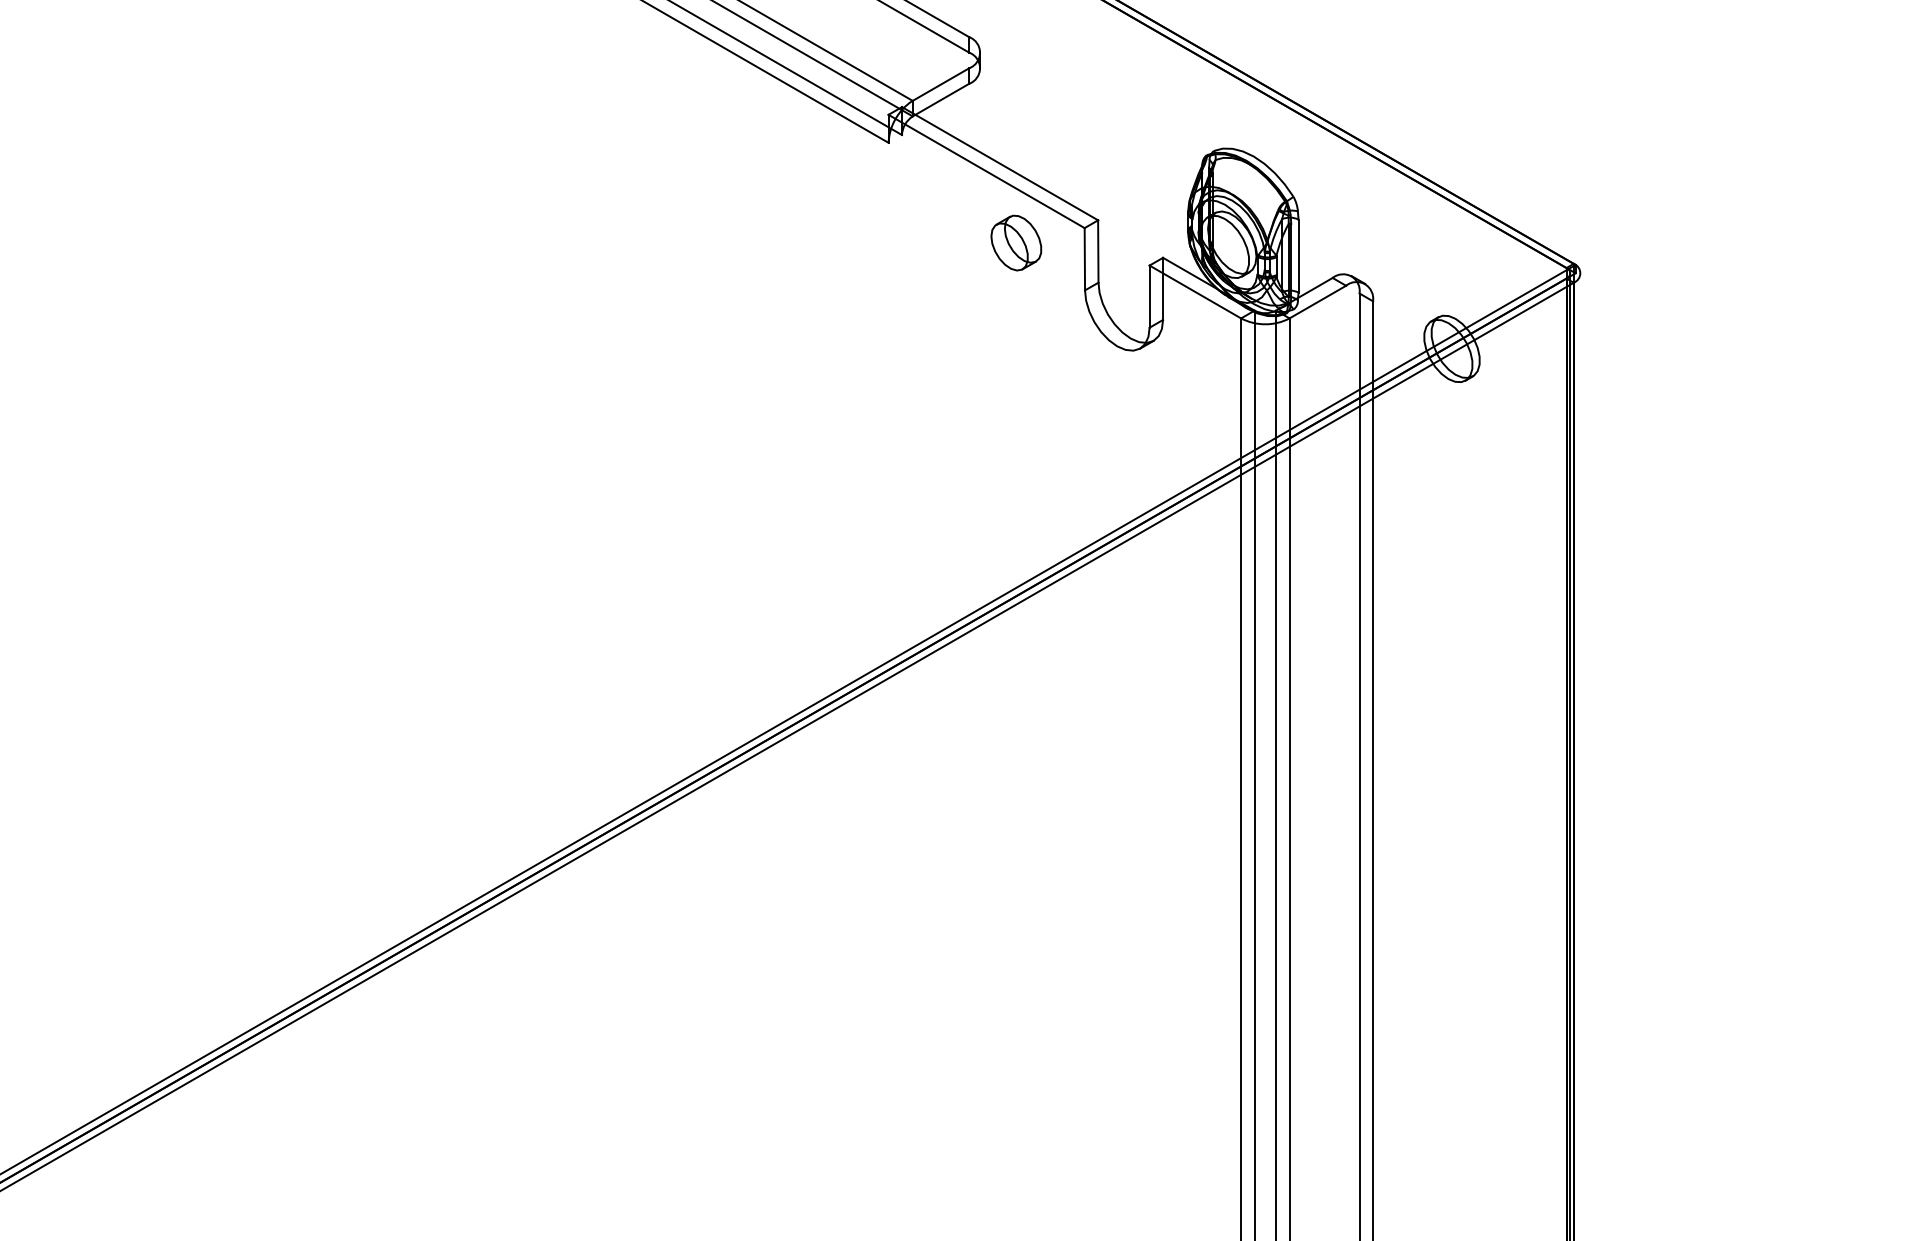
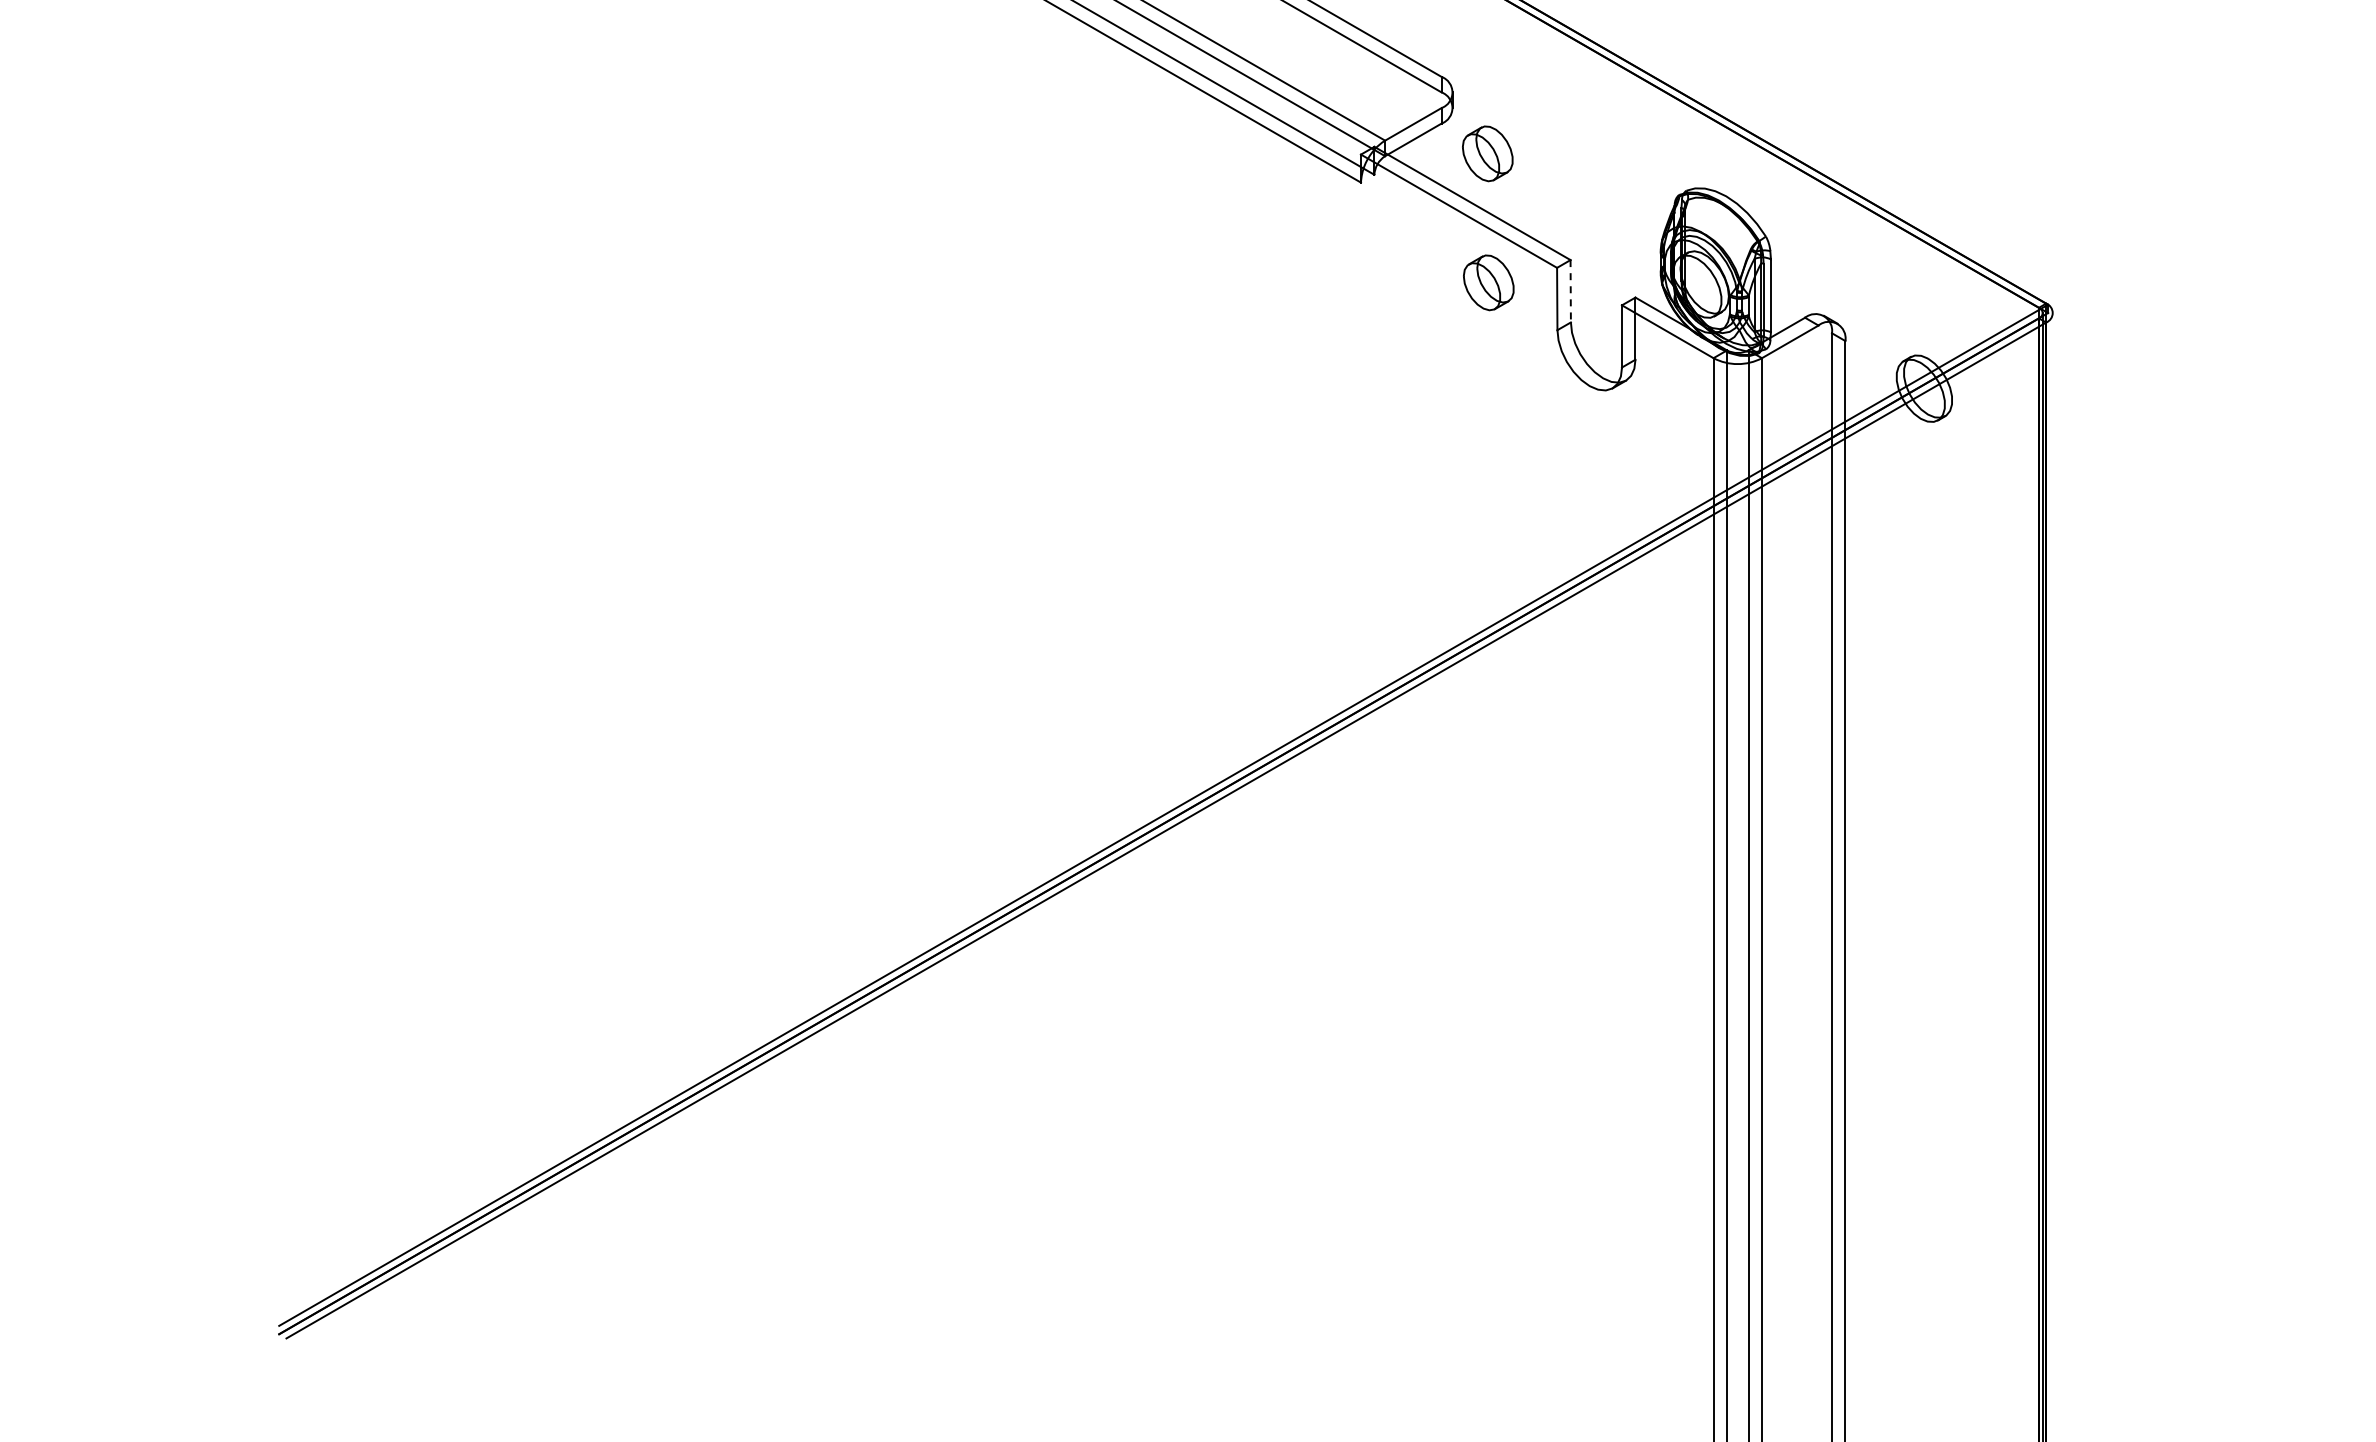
part: (1015, 113) -> (1487, 153), added
line: (1098, 251) -> (1570, 291), solid -> dashed

